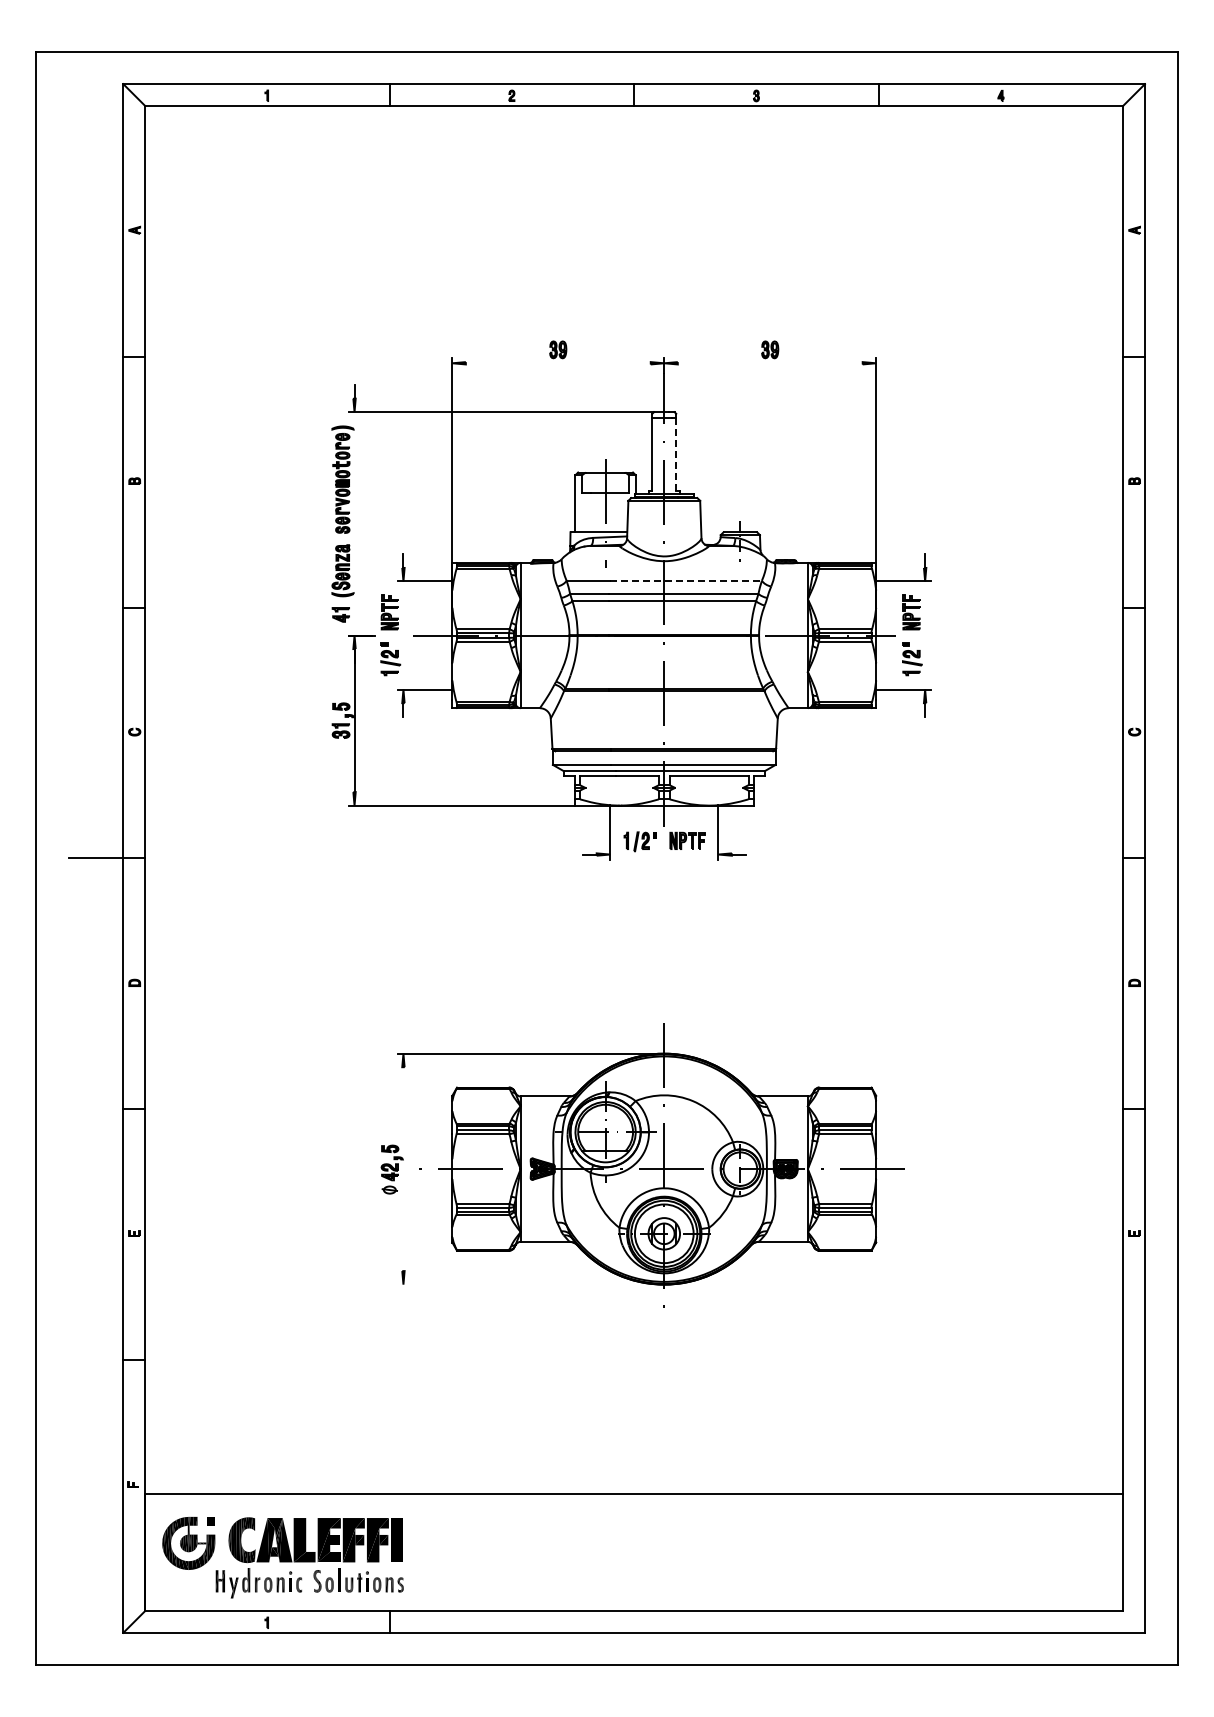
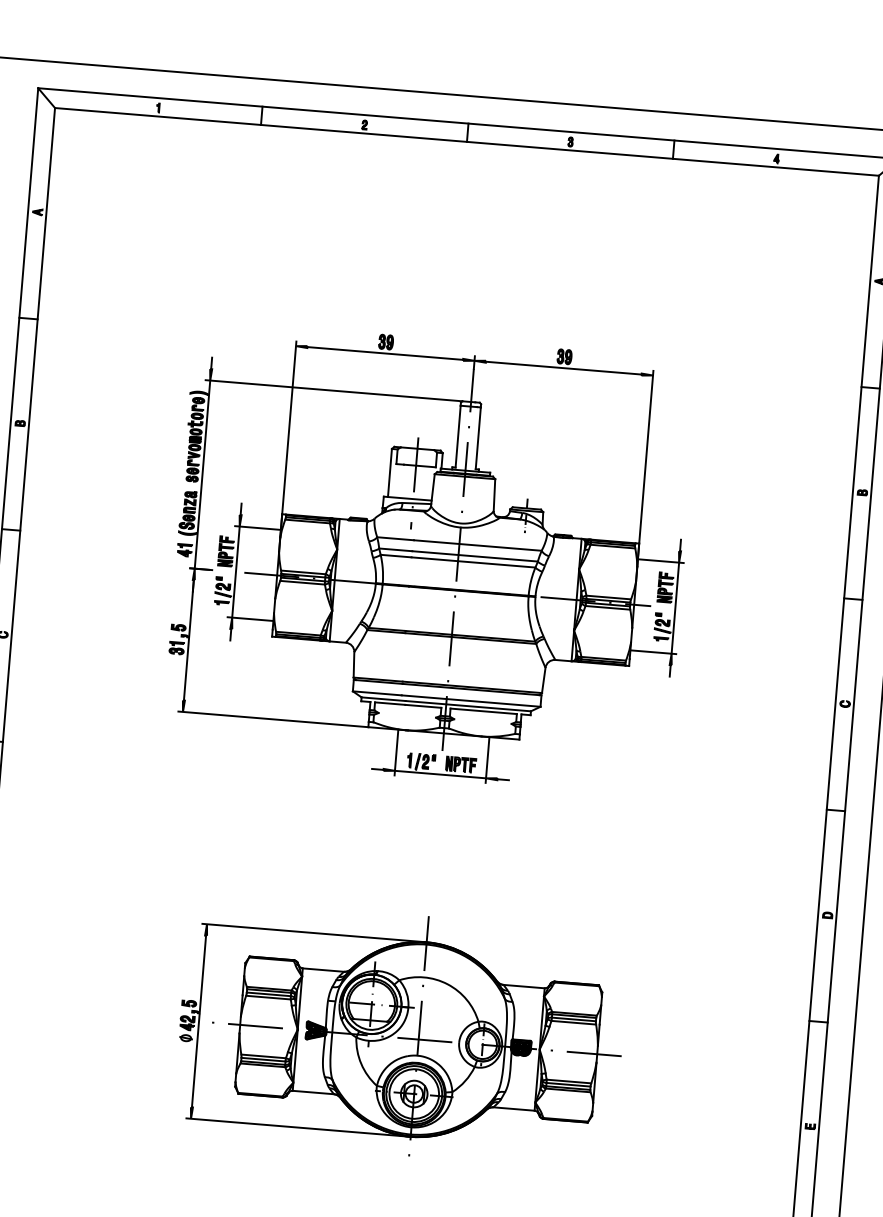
line: (557, 363) -> (384, 353), added
line: (769, 363) -> (563, 368), added
line: (676, 454) -> (478, 438), dashed -> solid
line: (354, 523) -> (202, 474), added
line: (686, 580) -> (478, 545), dashed -> solid
line: (403, 635) -> (236, 572), added
line: (925, 635) -> (675, 608), added
line: (664, 854) -> (440, 774), added
line: (403, 1169) -> (199, 1021), added
line: (531, 1284) -> (298, 1127), added

